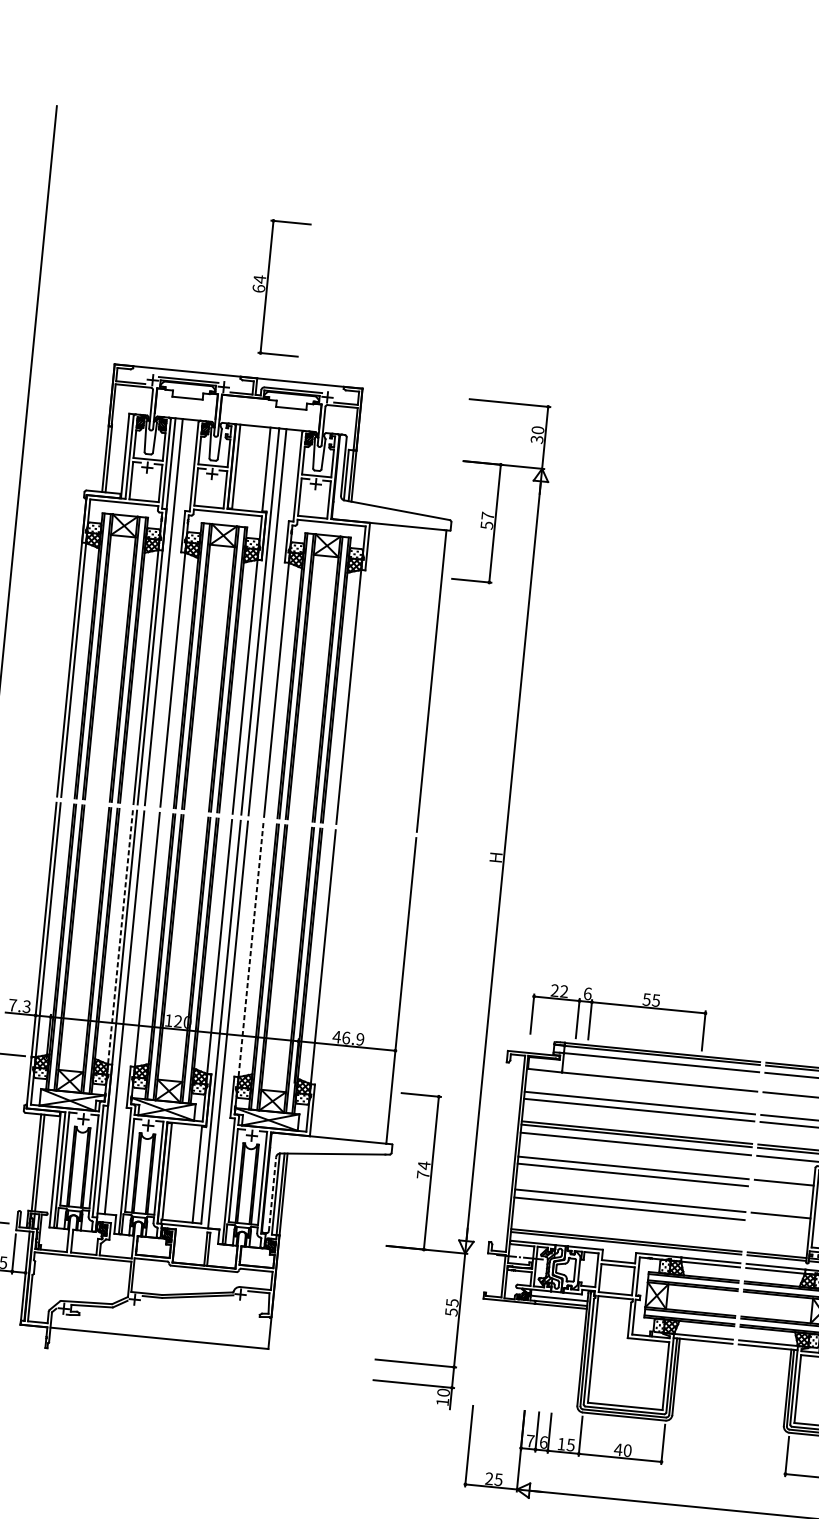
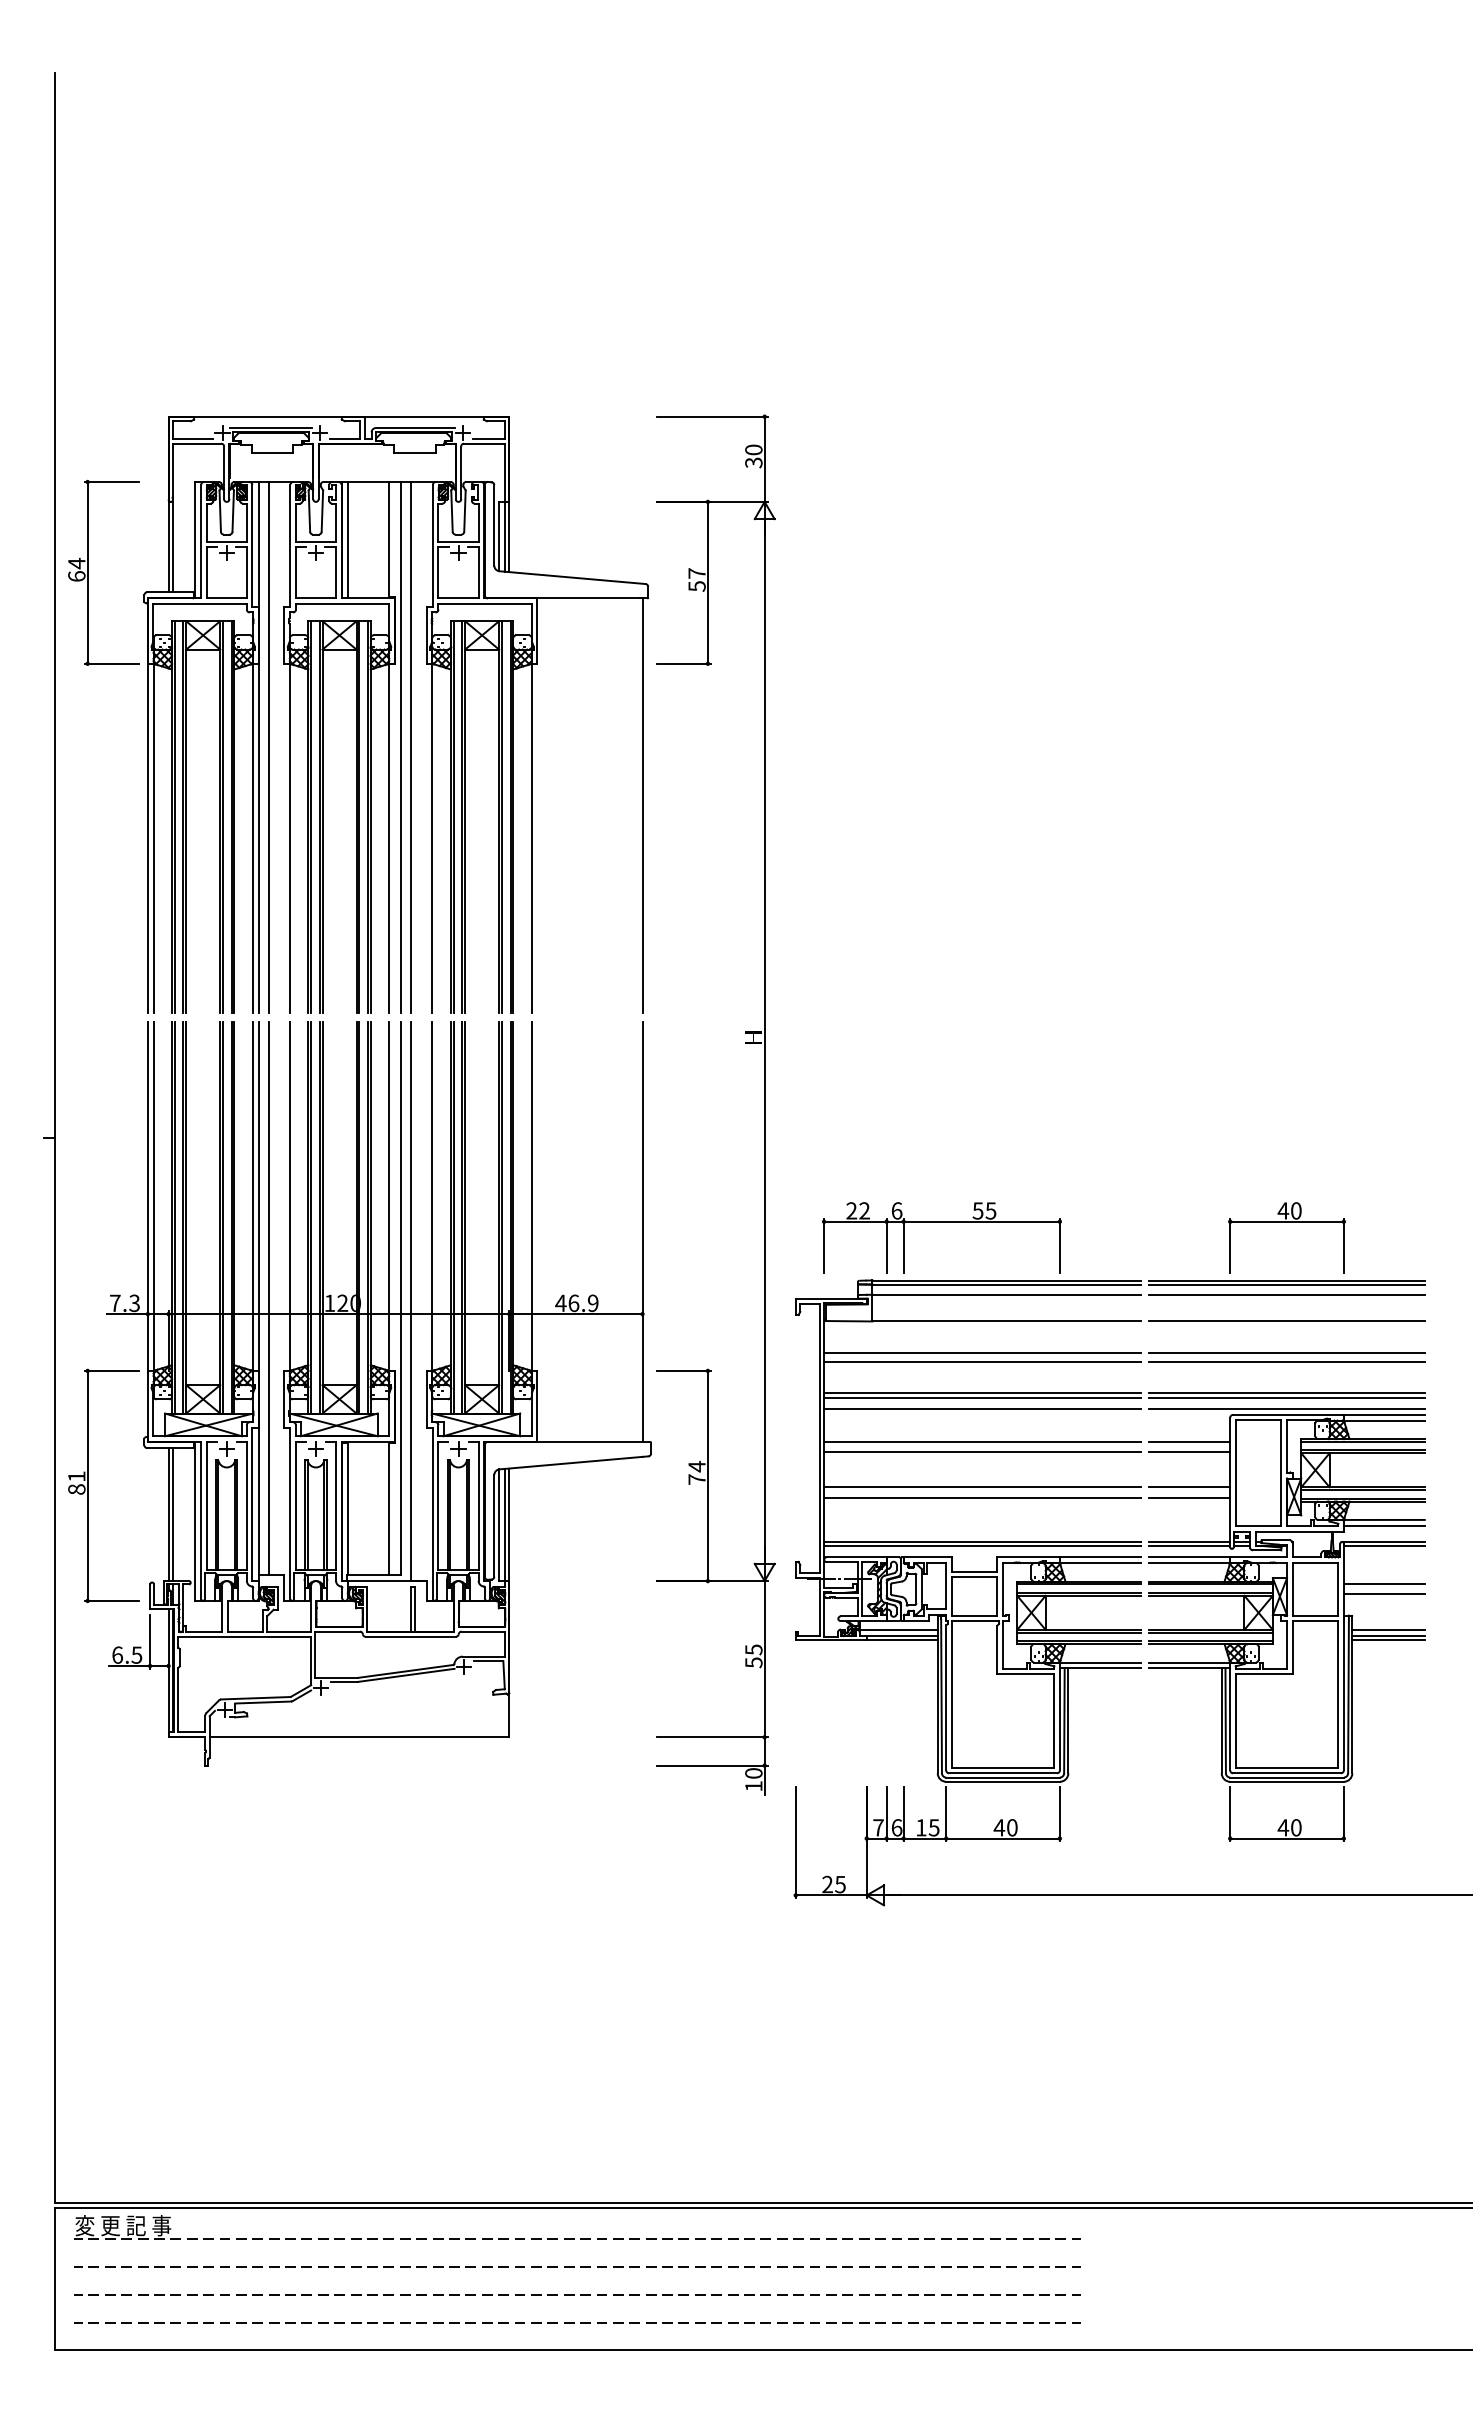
part: (267, 286) -> (88, 572), moved
line: (120, 937) -> (252, 1196), dashed -> solid
line: (250, 950) -> (432, 1197), dashed -> solid
line: (783, 1189) -> (1189, 1451), added
line: (272, 1193) -> (494, 1525), dashed -> solid
line: (780, 1223) -> (1189, 1498), added

